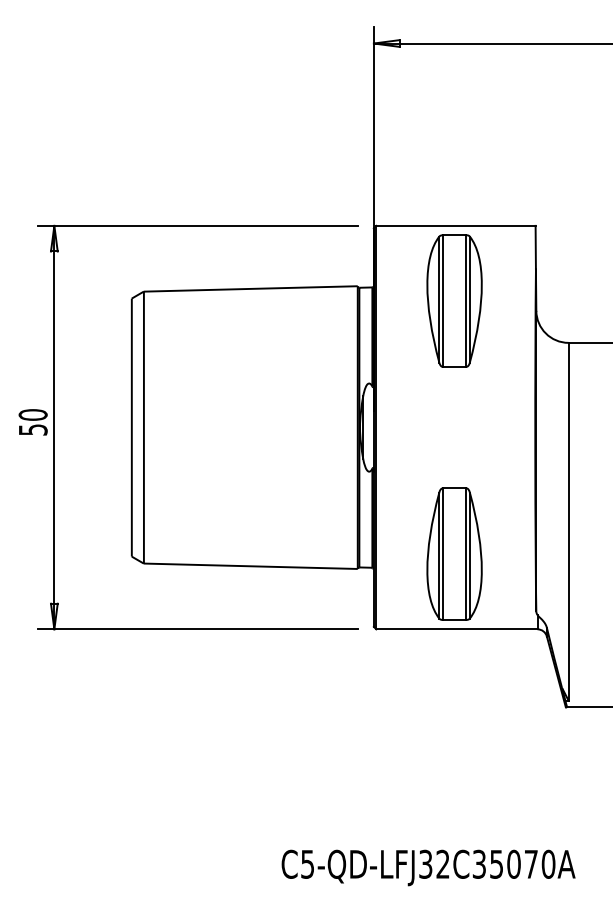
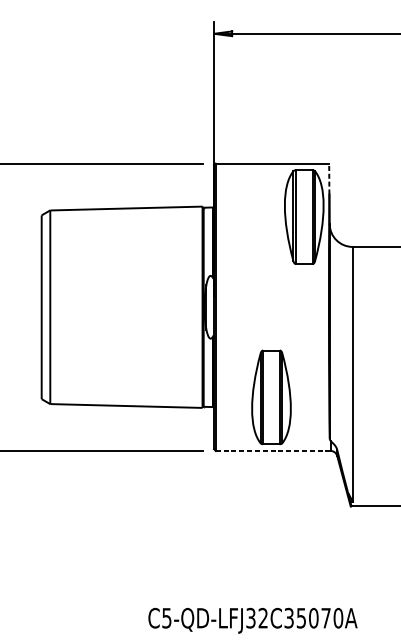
line: (535, 247) -> (329, 179), solid -> dashed
part: (454, 300) -> (304, 216), moved
line: (456, 629) -> (272, 451), solid -> dashed

